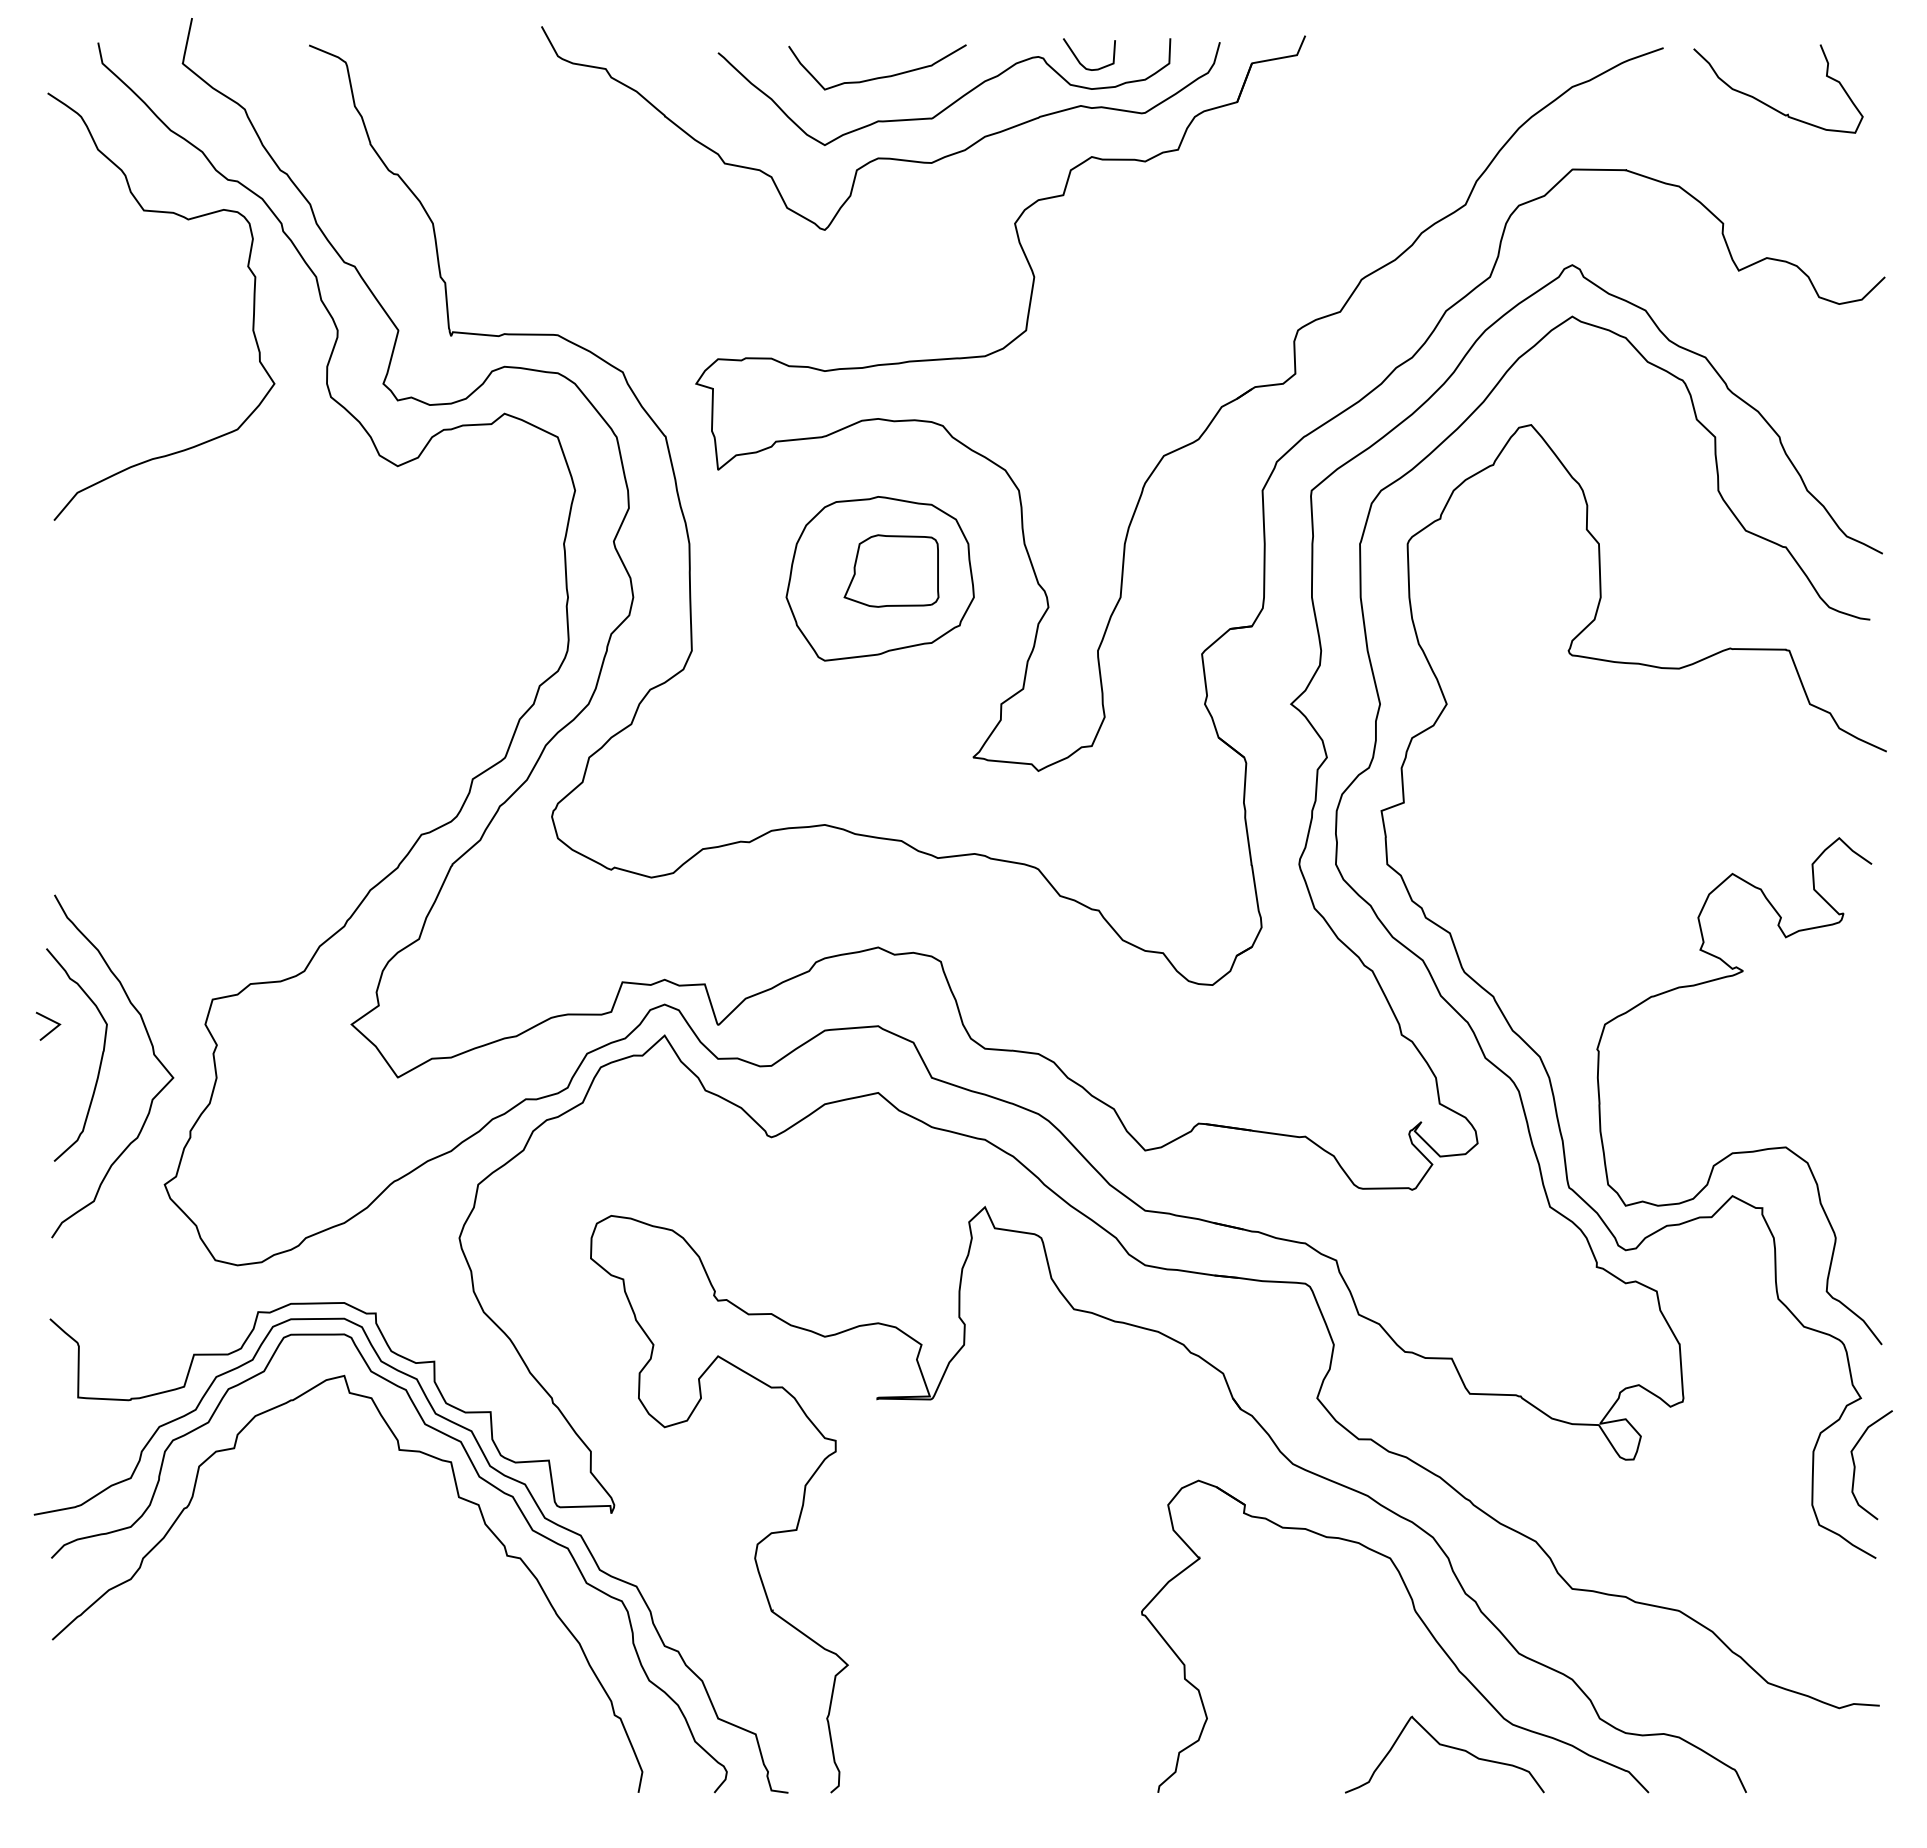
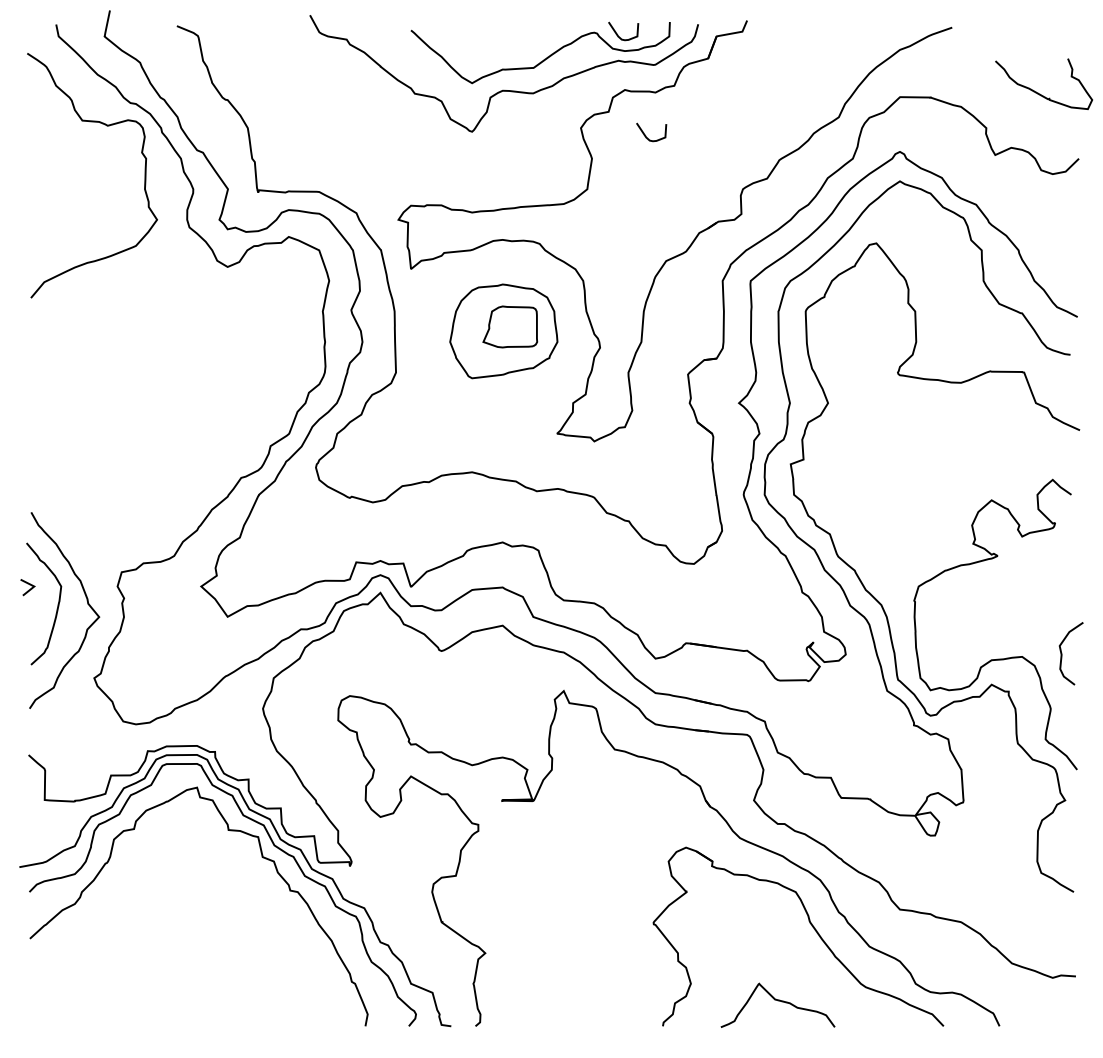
curve: (879, 75) -> (503, 43), removed
curve: (1768, 103) -> (1038, 92), moved
curve: (1129, 236) -> (646, 135), added
curve: (1856, 1464) -> (1062, 653), moved
curve: (1445, 1747) -> (778, 1001), moved

